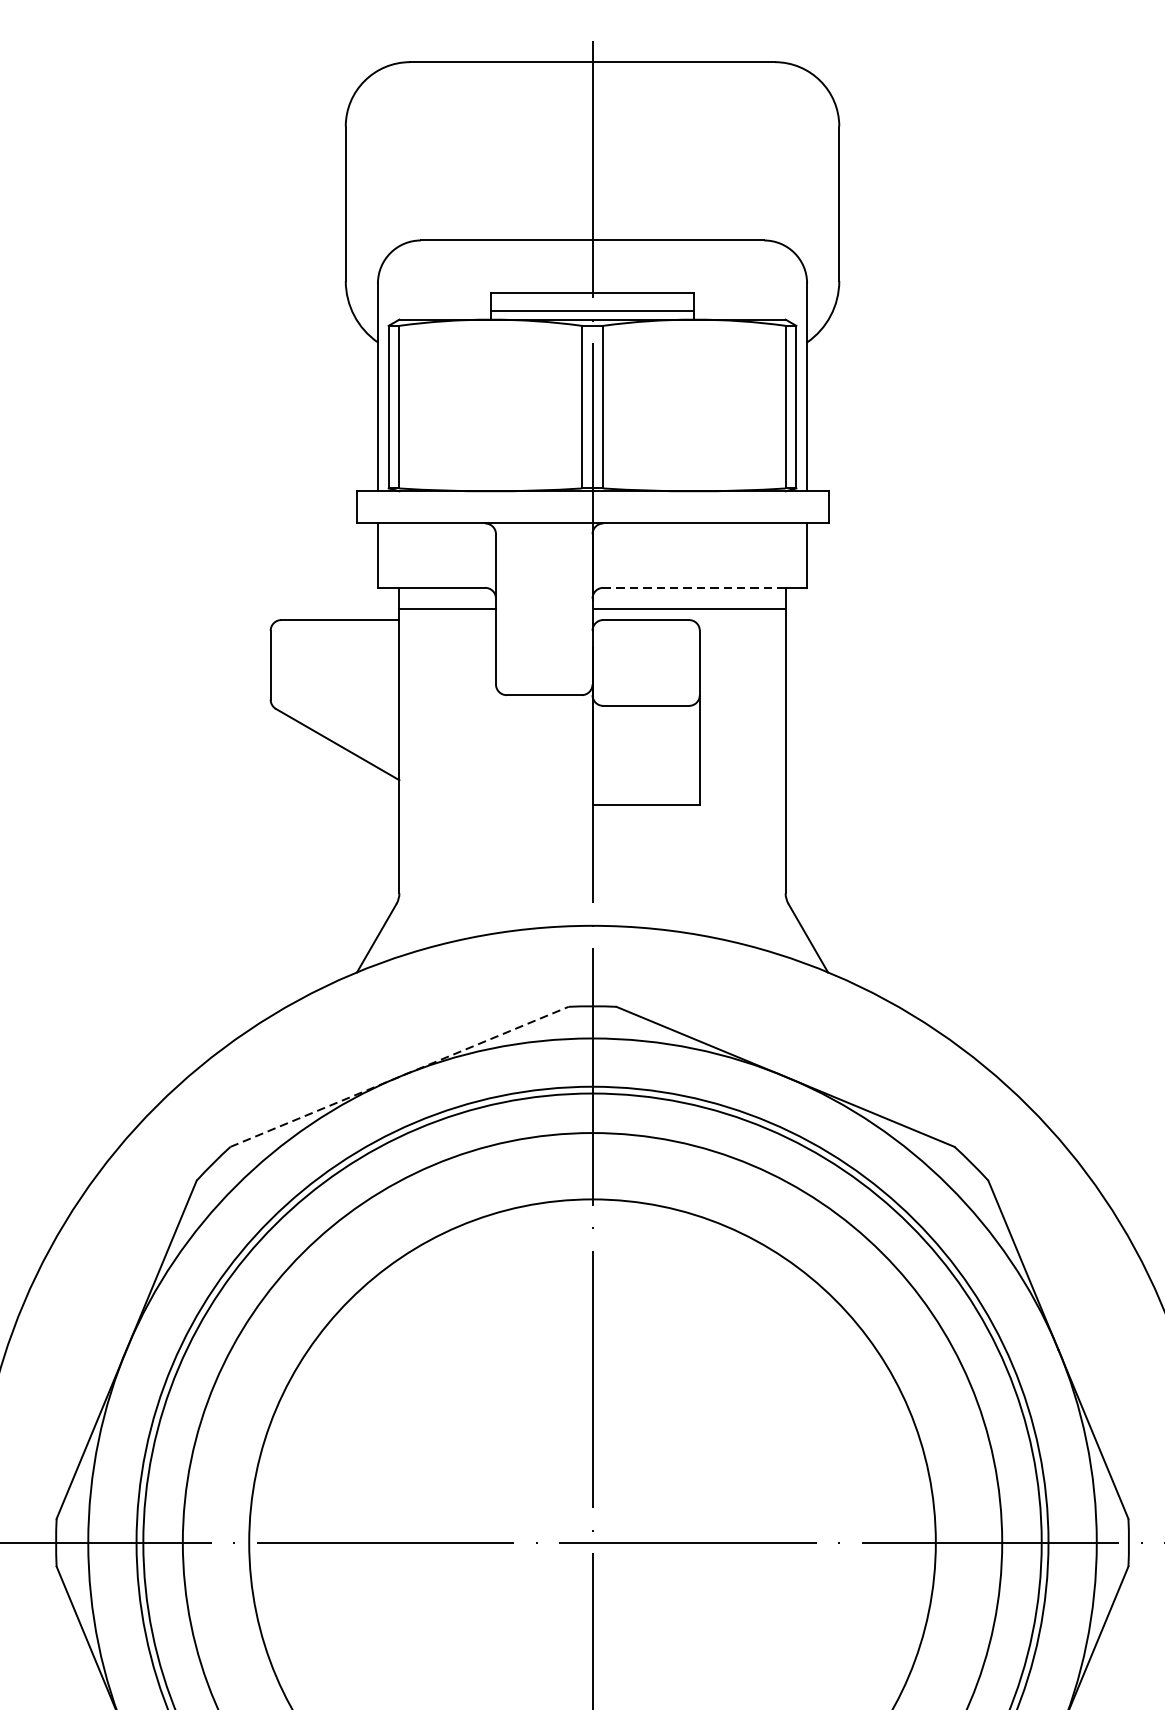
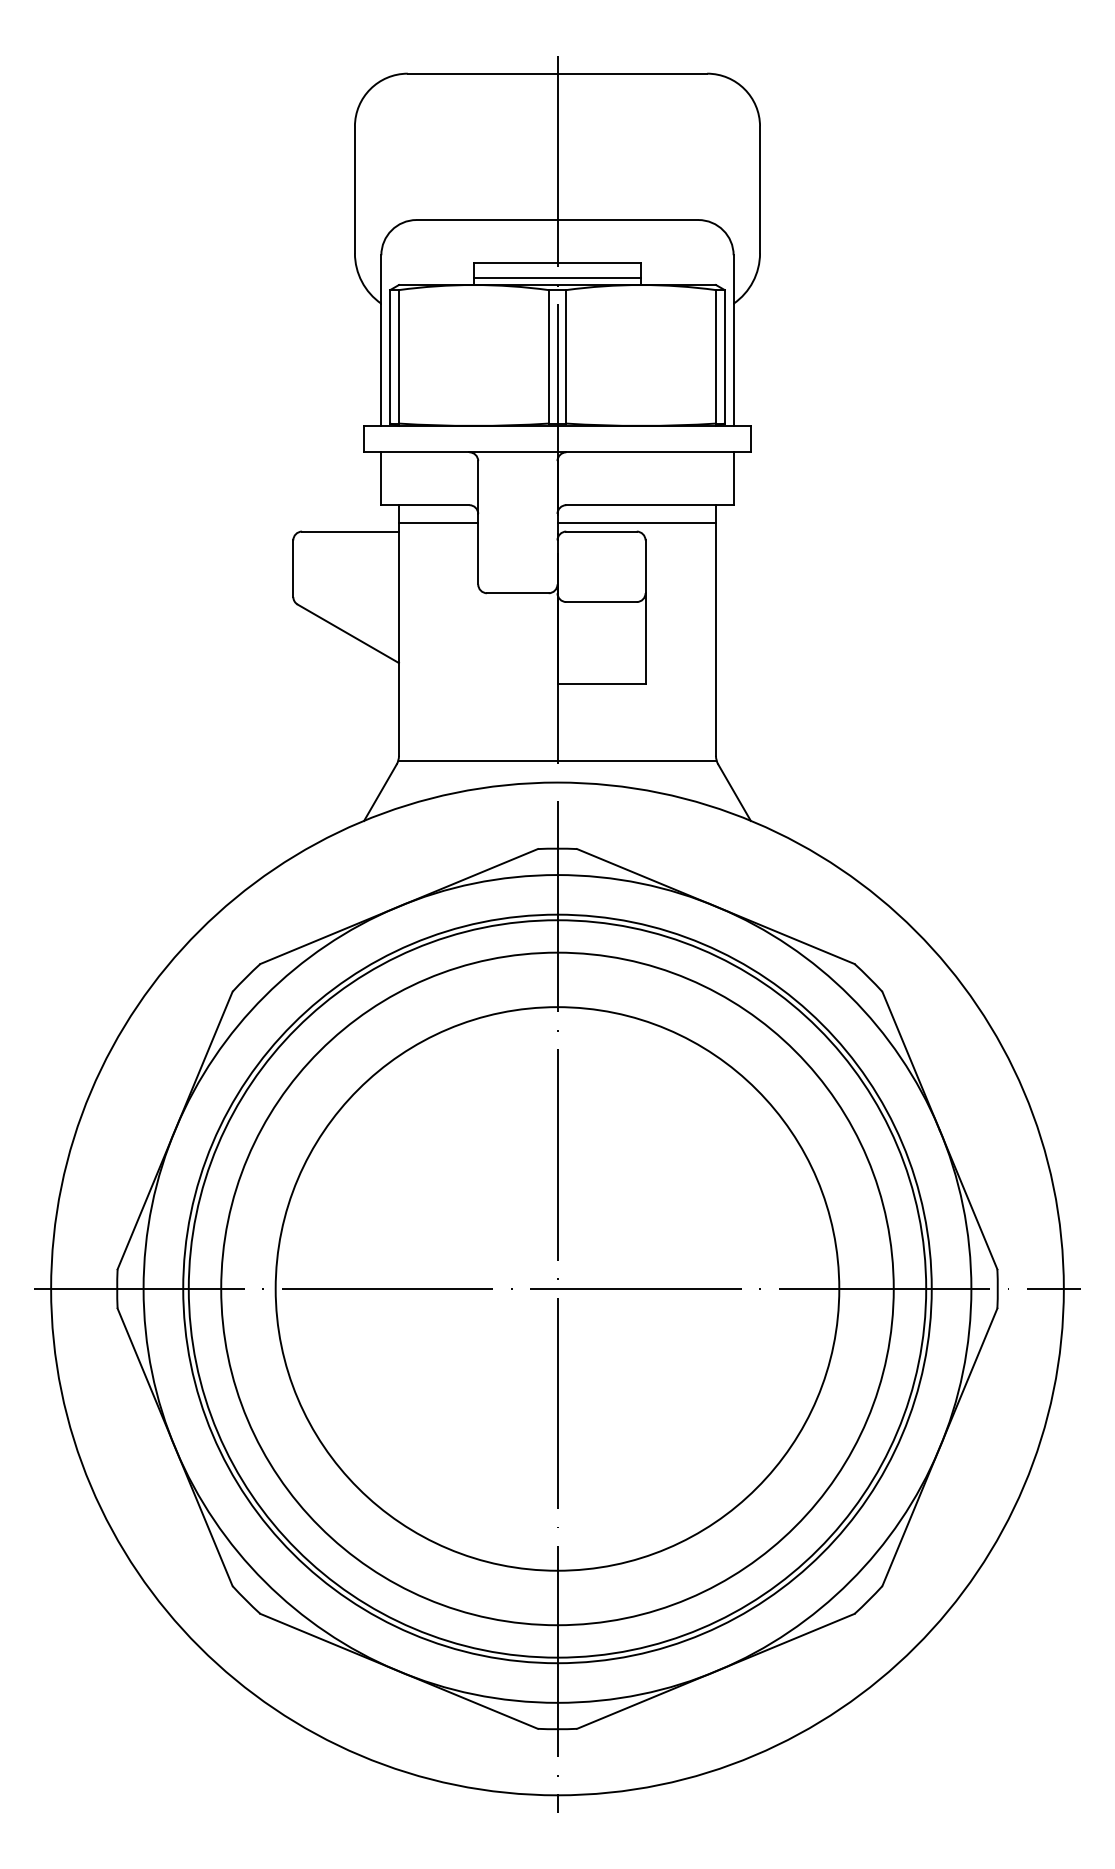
line: (694, 588) -> (641, 505), dashed -> solid
line: (592, 898) -> (557, 760), added
line: (400, 1076) -> (399, 906), dashed -> solid

